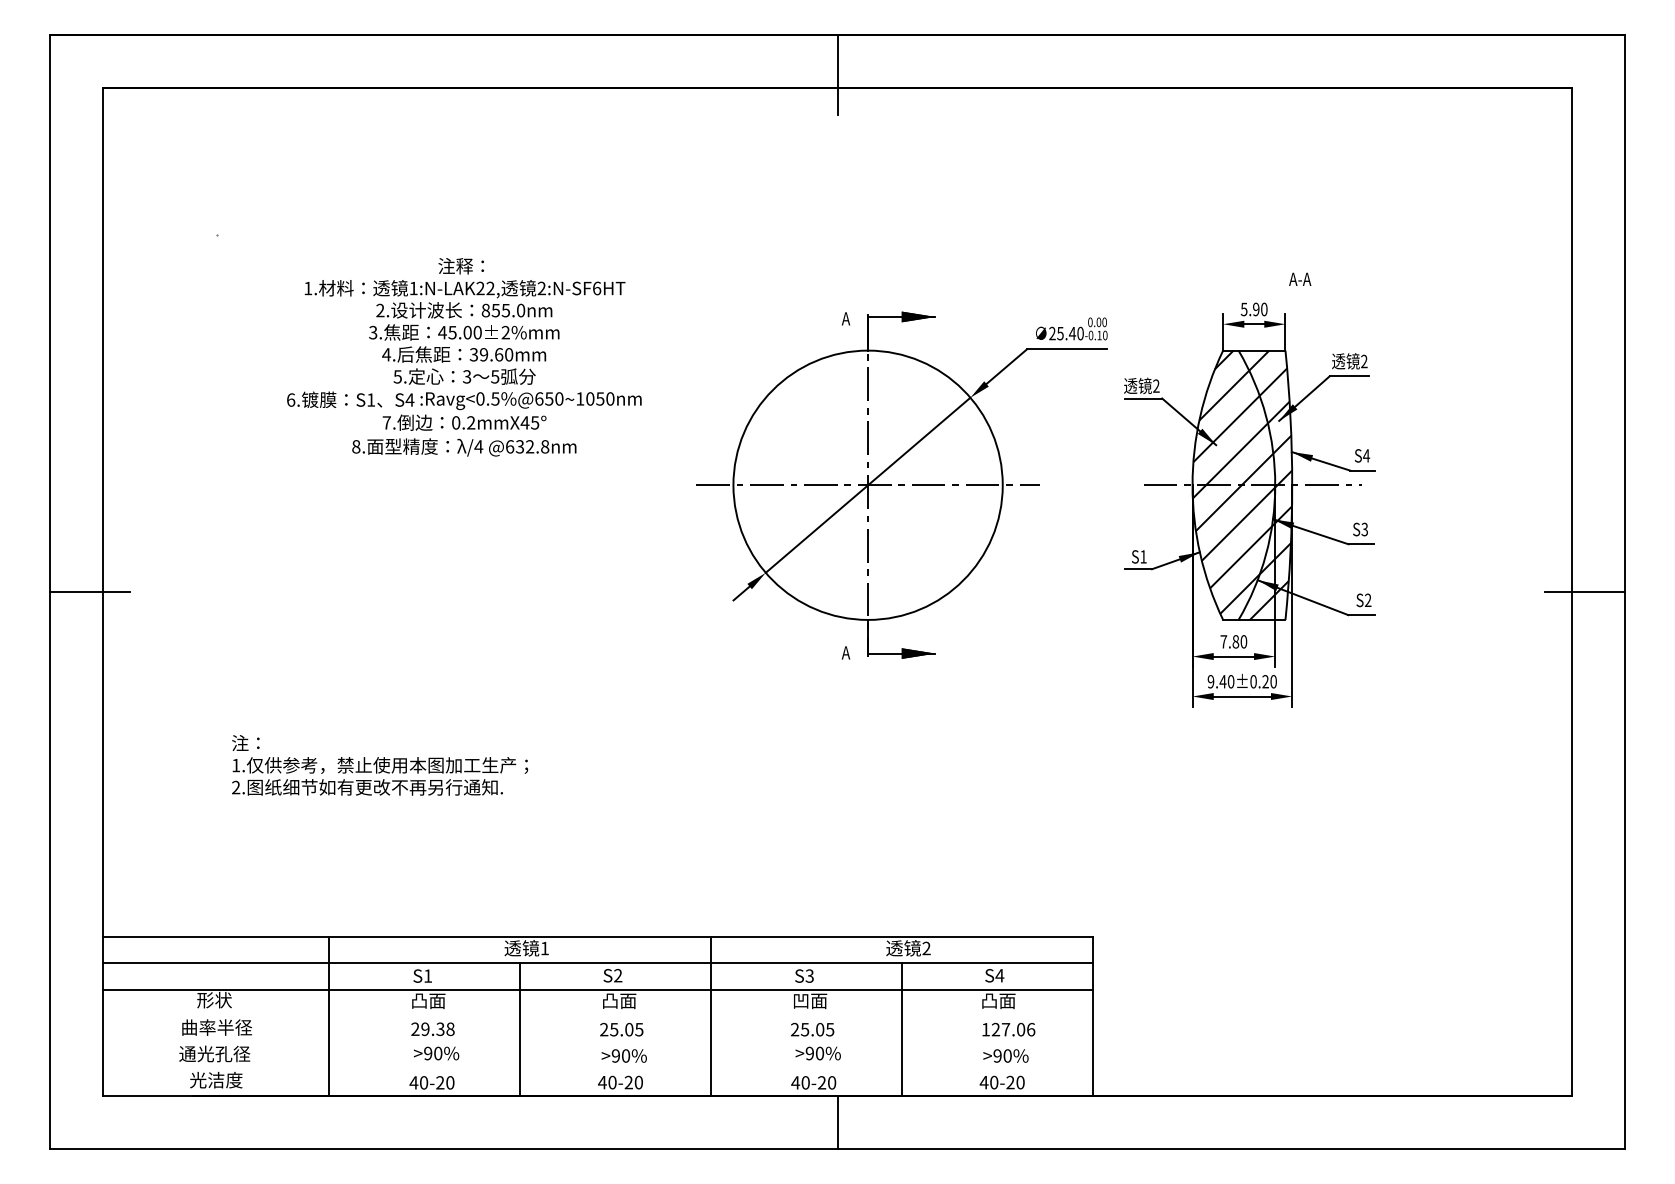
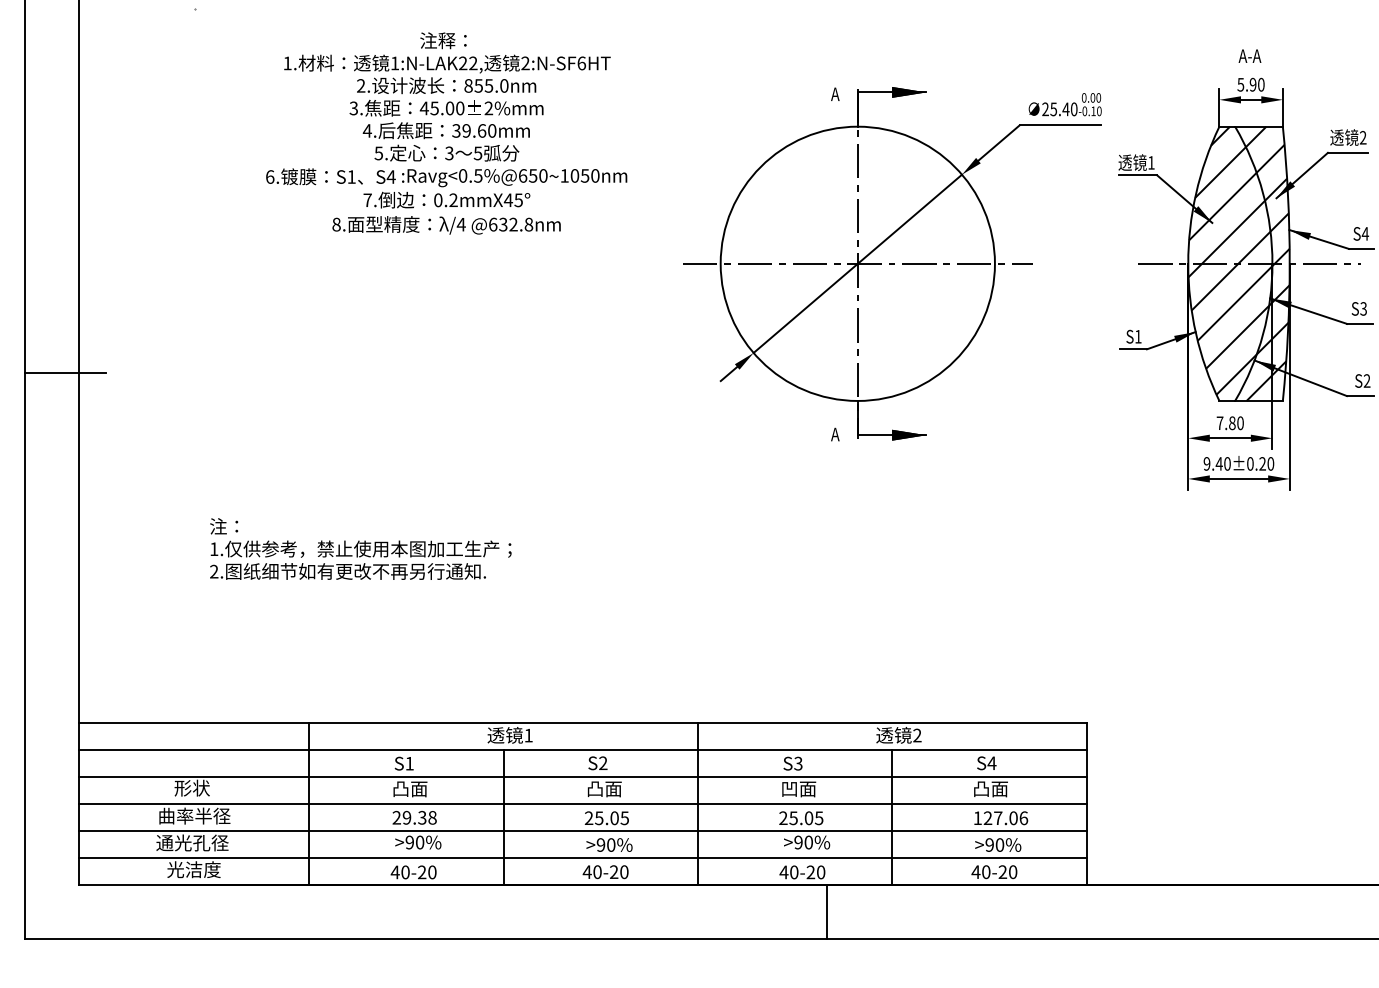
text: (1300, 278) -> (1250, 55), moved
text: (1156, 385) -> (1151, 162), 2 -> 1
line: (597, 1016) -> (582, 804), added
line: (597, 1042) -> (582, 831), added
line: (597, 1069) -> (582, 858), added

